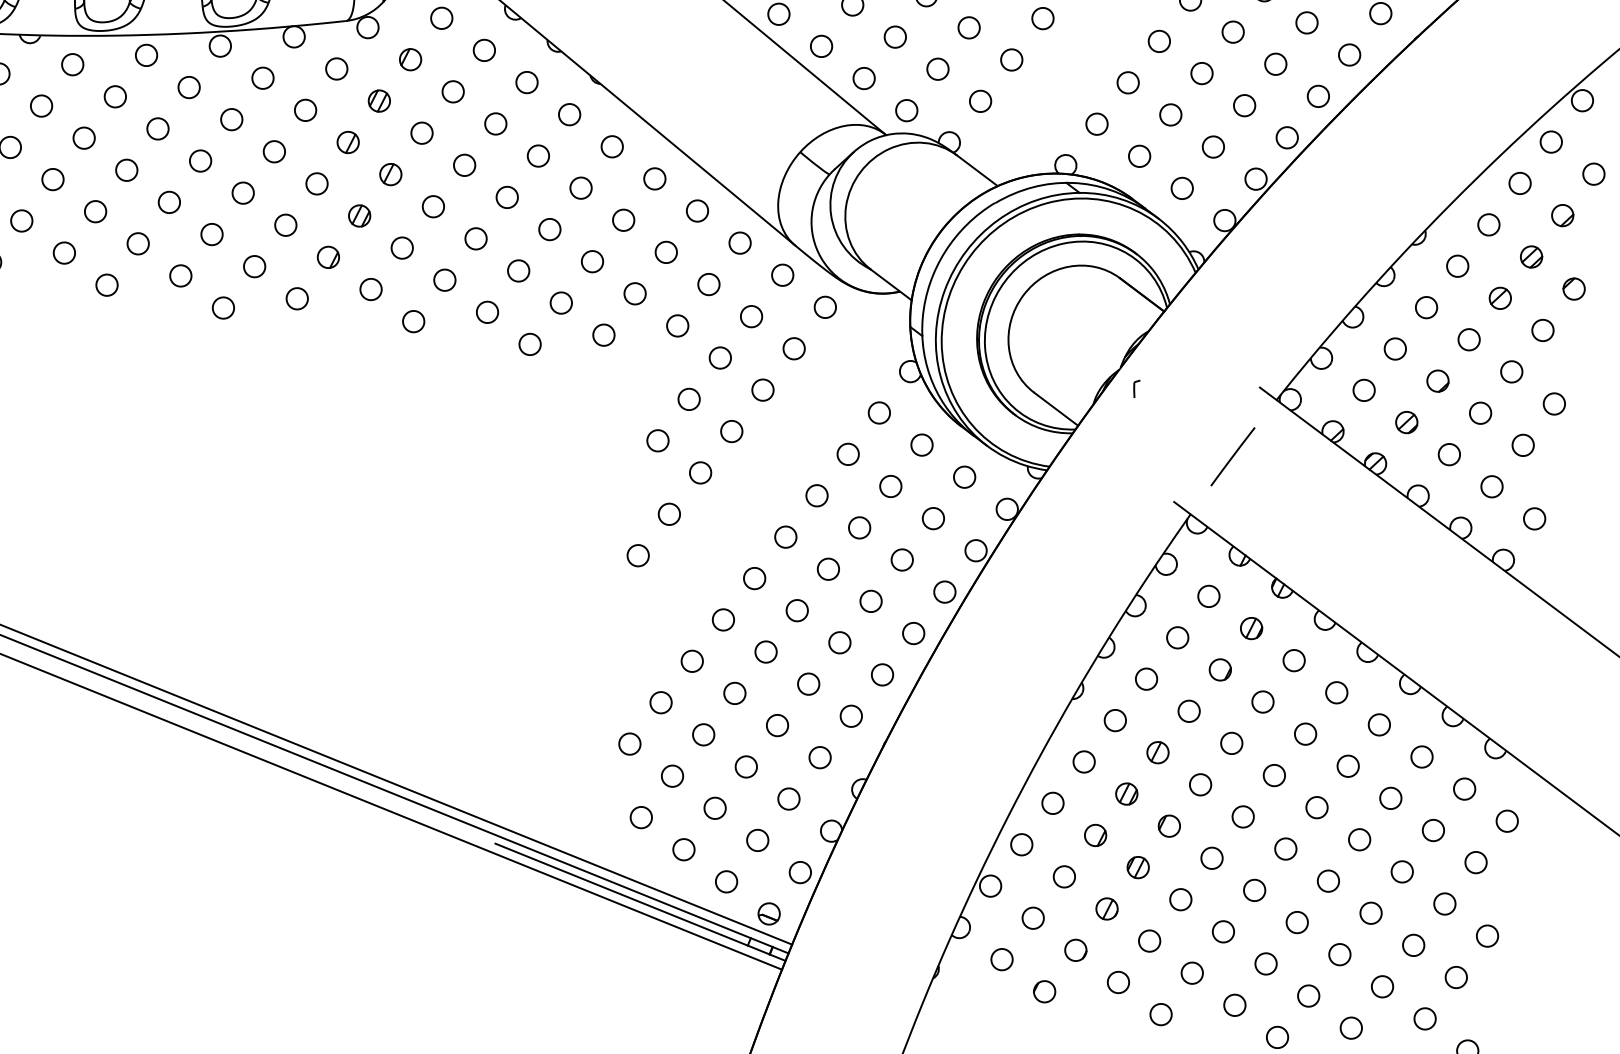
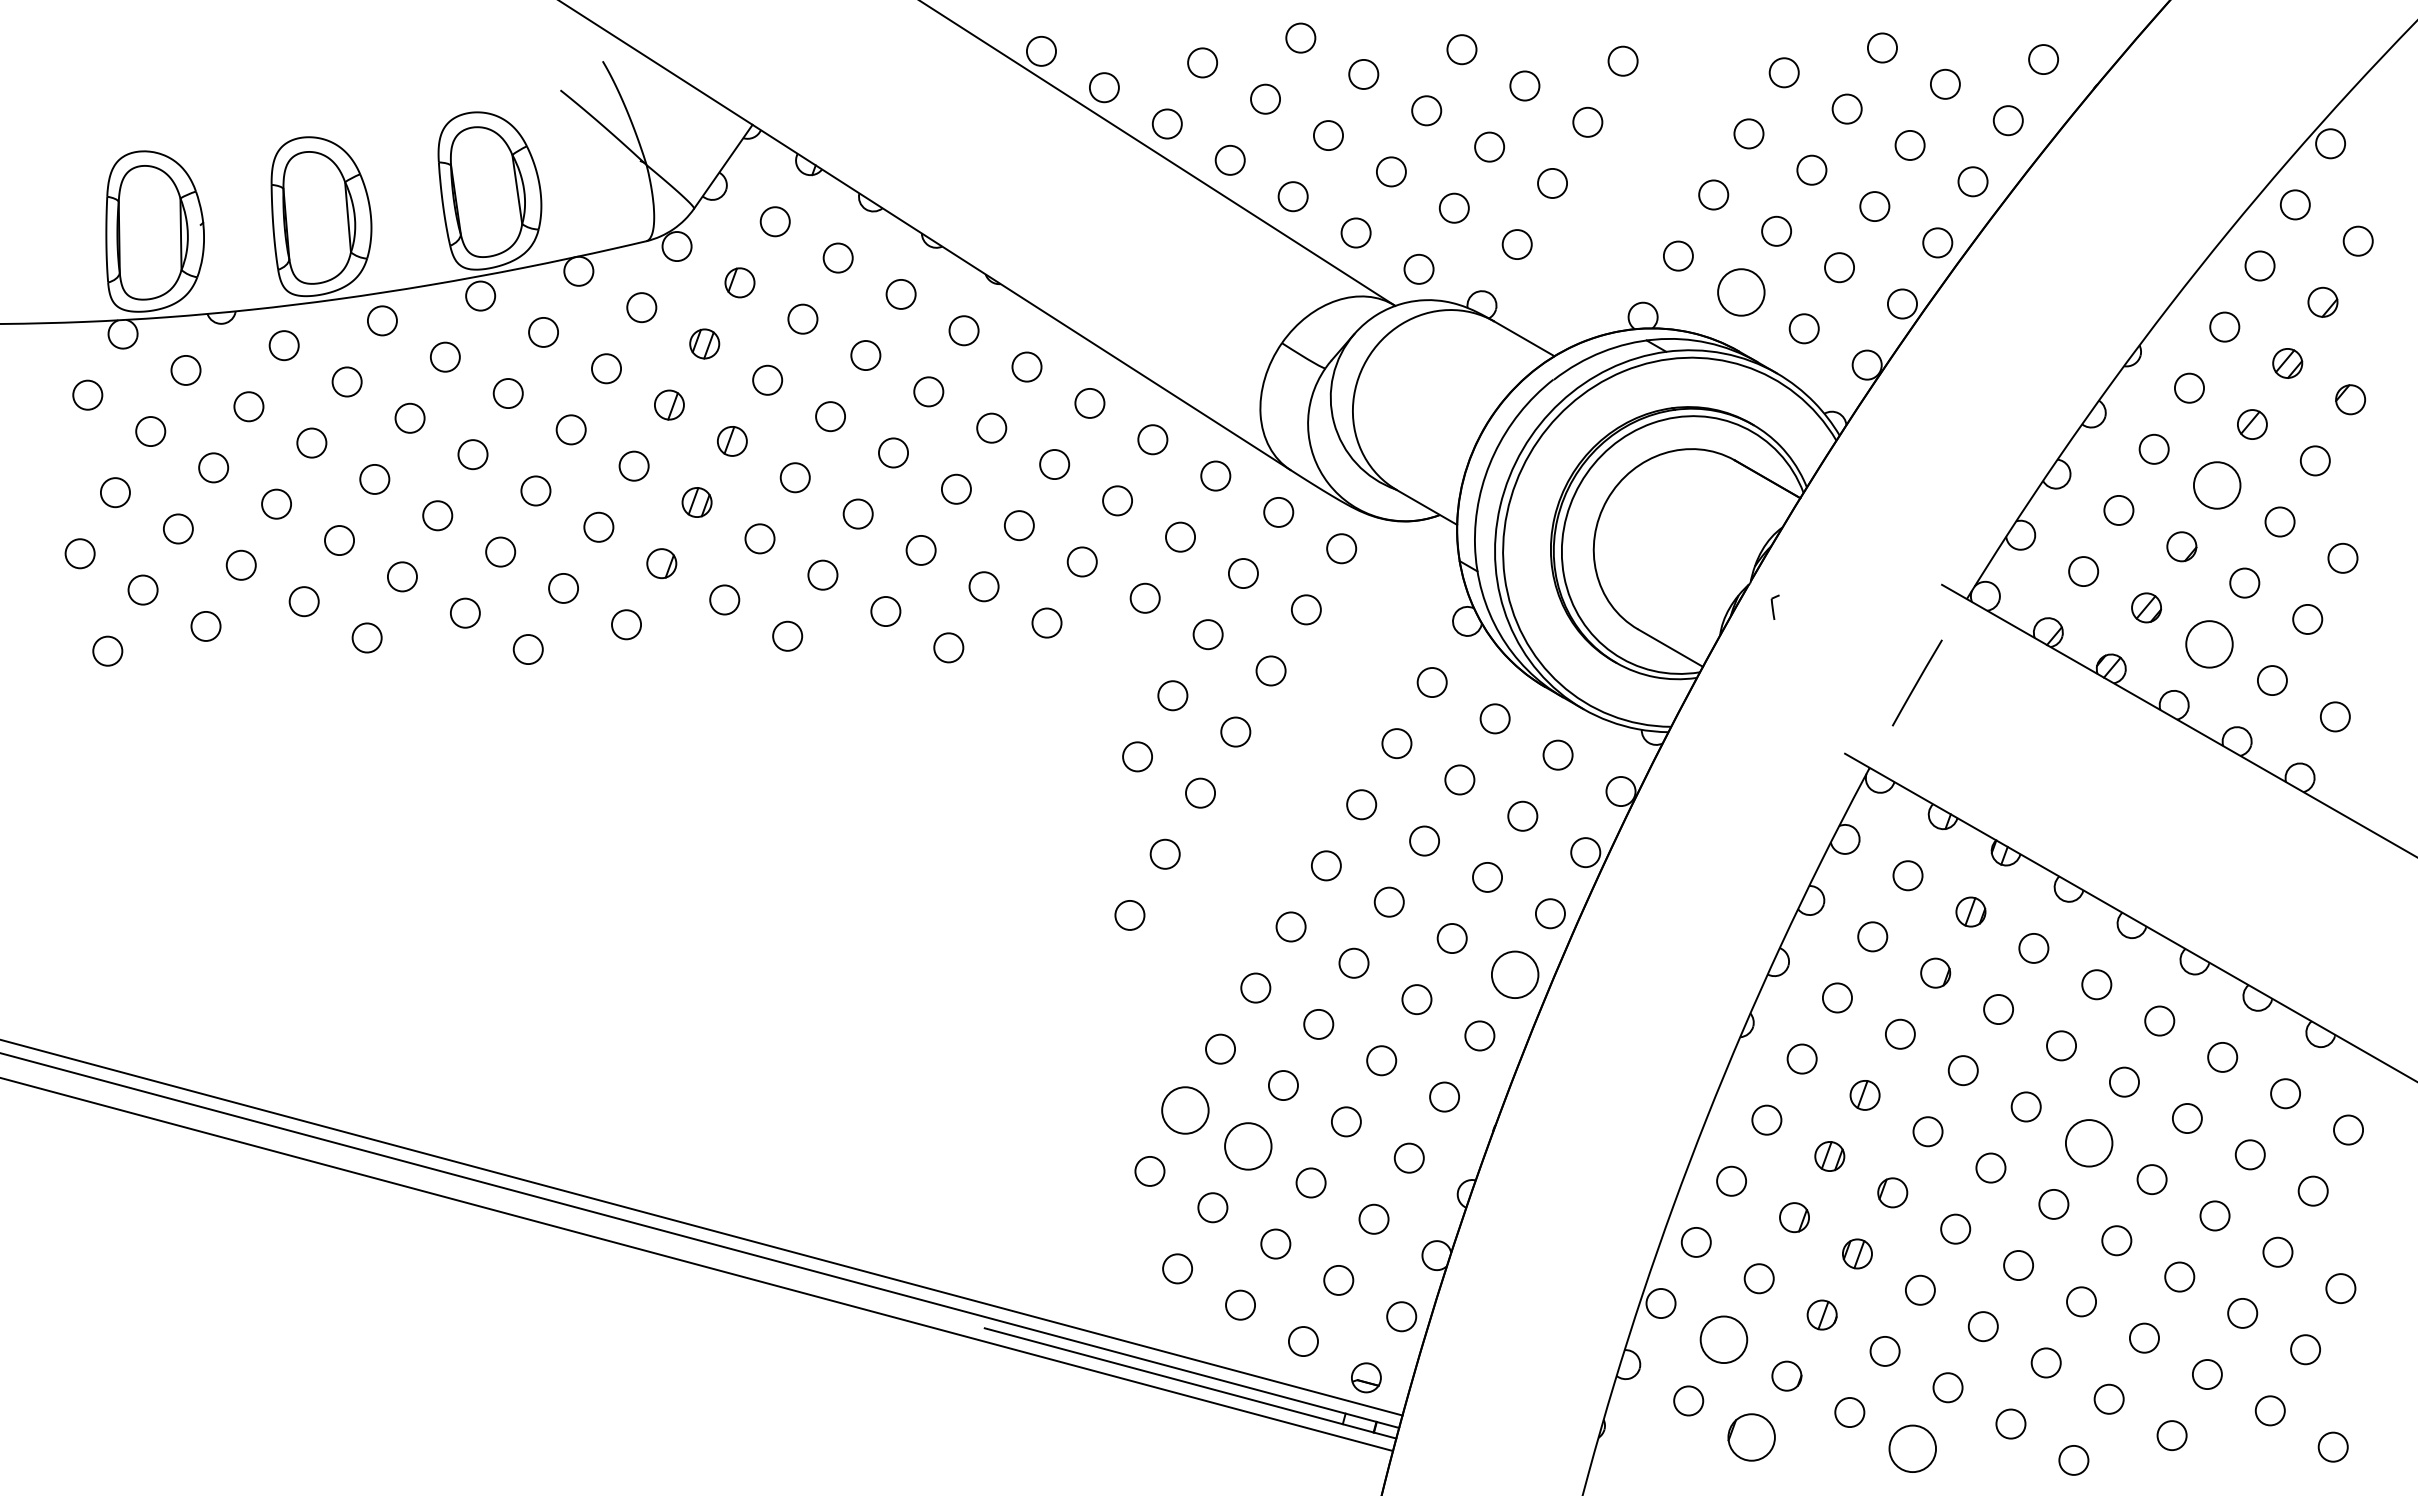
circle: (1139, 156) -> (1740, 292), size x1.6
circle: (1468, 339) -> (2216, 485), size x1.6
circle: (1449, 454) -> (2209, 643), size x1.6
circle: (913, 633) -> (1514, 974), size x1.6
circle: (660, 702) -> (1184, 1109), size x1.6
circle: (703, 734) -> (1247, 1146), size x1.6
circle: (1316, 807) -> (2088, 1142), size x1.6
circle: (1032, 917) -> (1723, 1339), size x1.6
part: (1044, 991) -> (1751, 1436), size x1.6
circle: (1160, 1014) -> (1912, 1448), size x1.6

